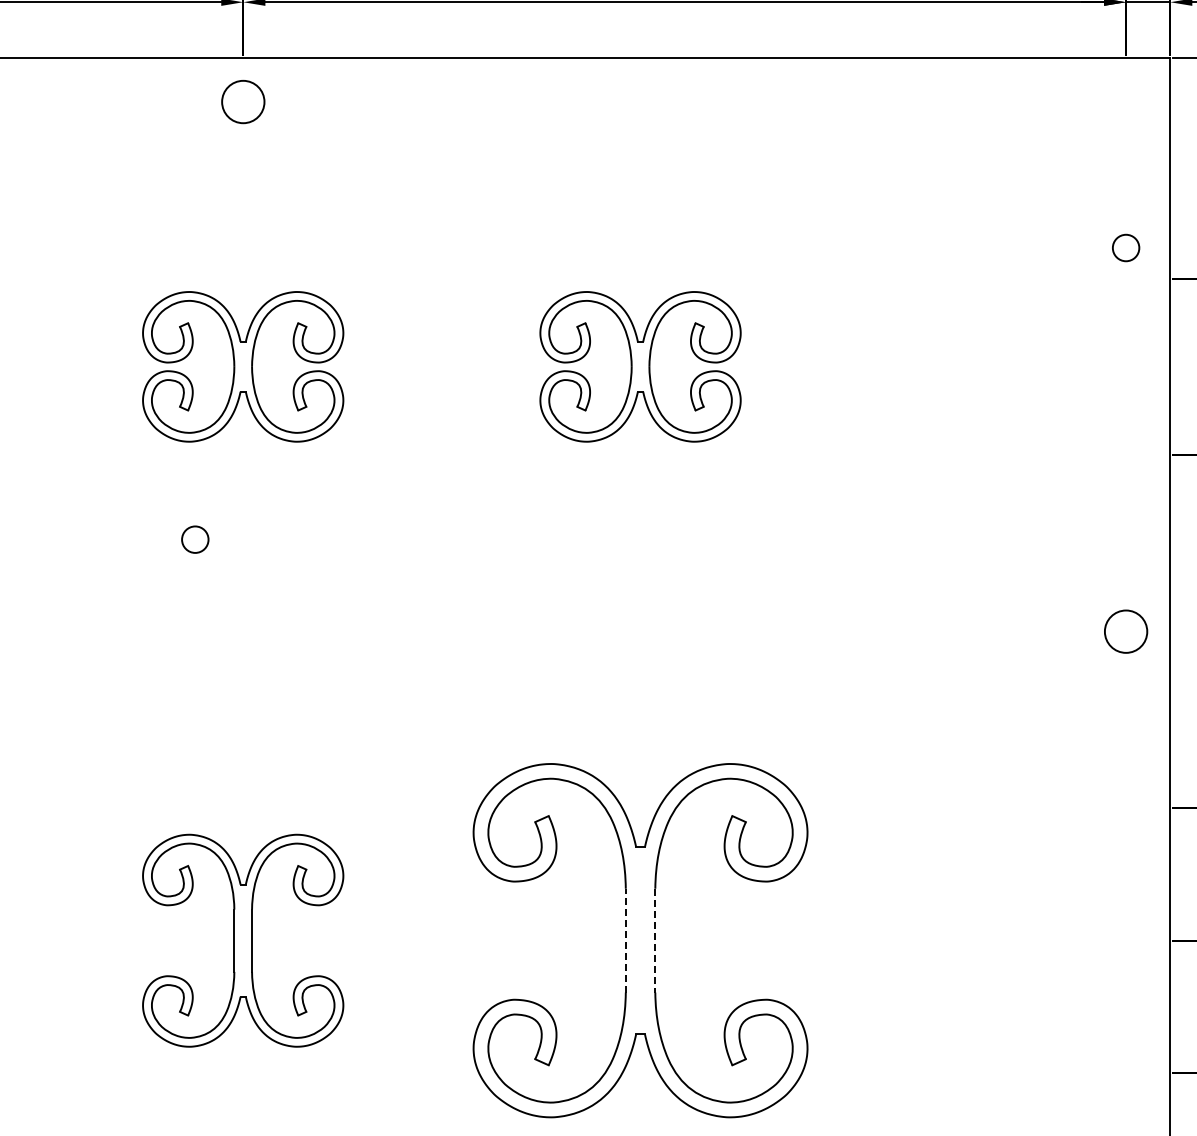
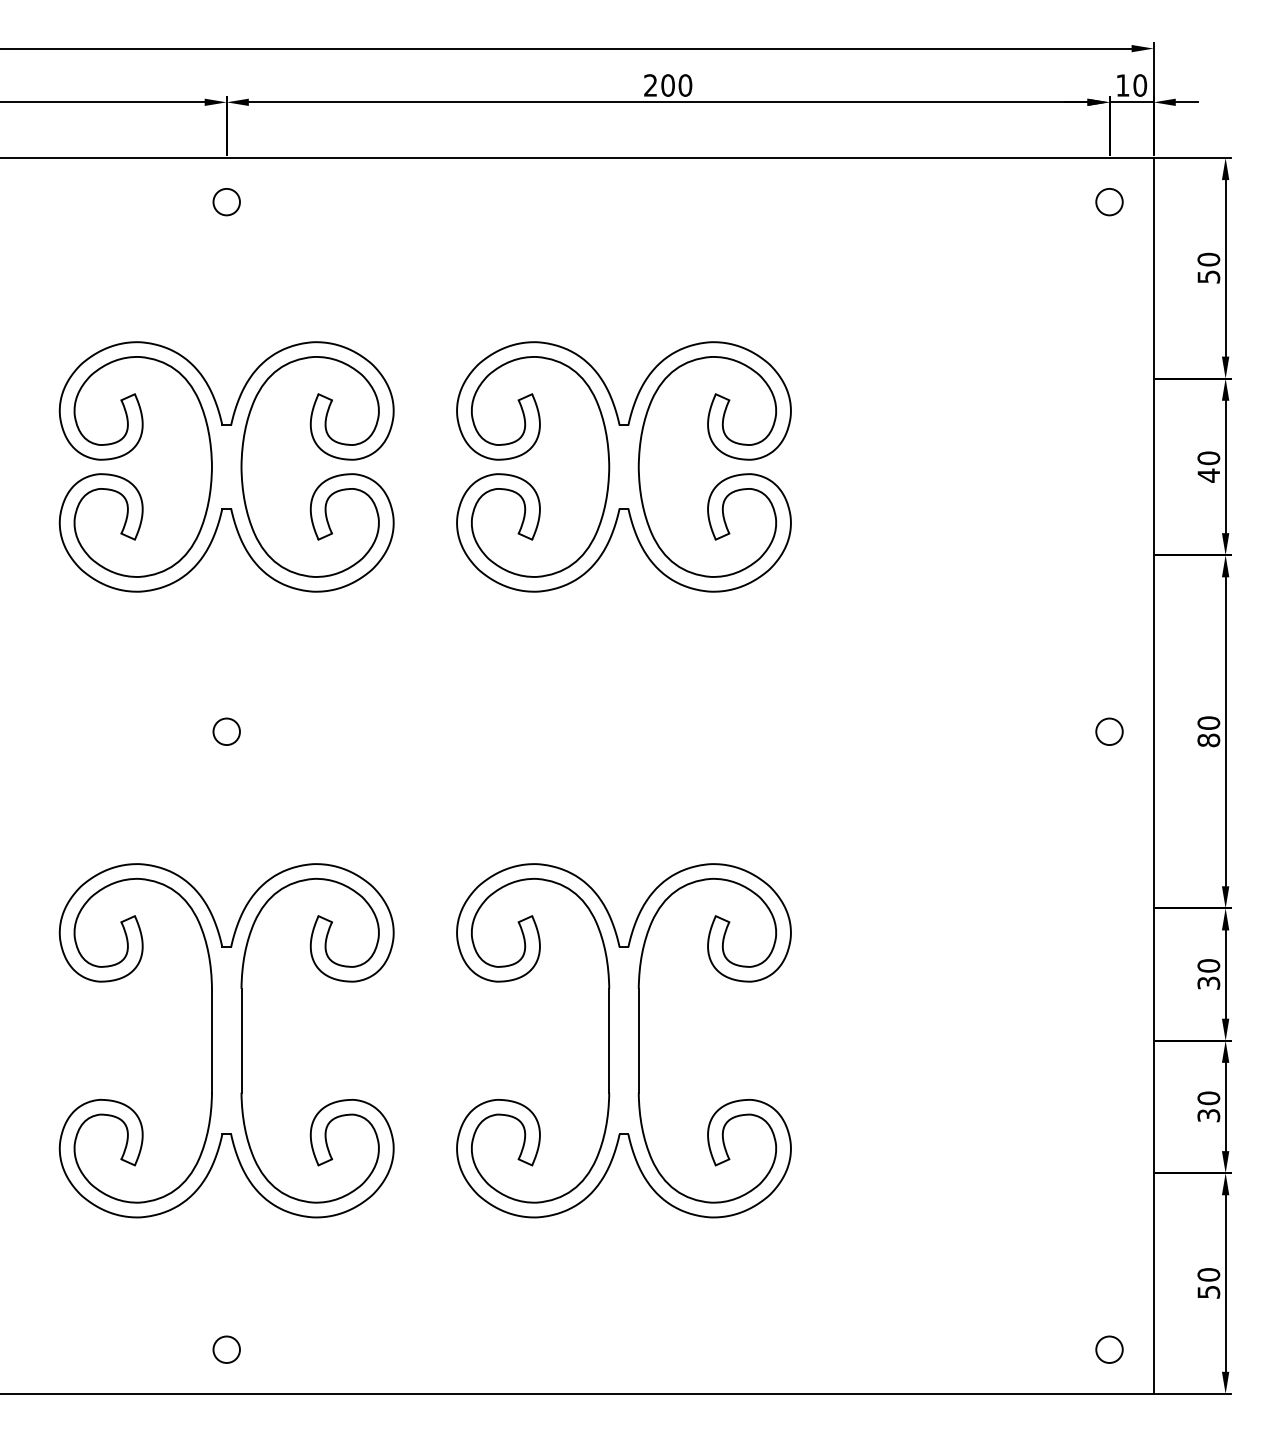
circle: (243, 101) -> (226, 201), size x0.62
circle: (1126, 248) -> (1109, 202), moved
part: (243, 366) -> (226, 466), size x1.67
part: (640, 366) -> (623, 466), size x1.67
circle: (195, 539) -> (226, 731), moved
circle: (1126, 631) -> (1109, 731), size x0.62
part: (243, 940) -> (226, 1040), size x1.67
line: (626, 940) -> (609, 1040), dashed -> solid
line: (655, 940) -> (638, 1040), dashed -> solid

